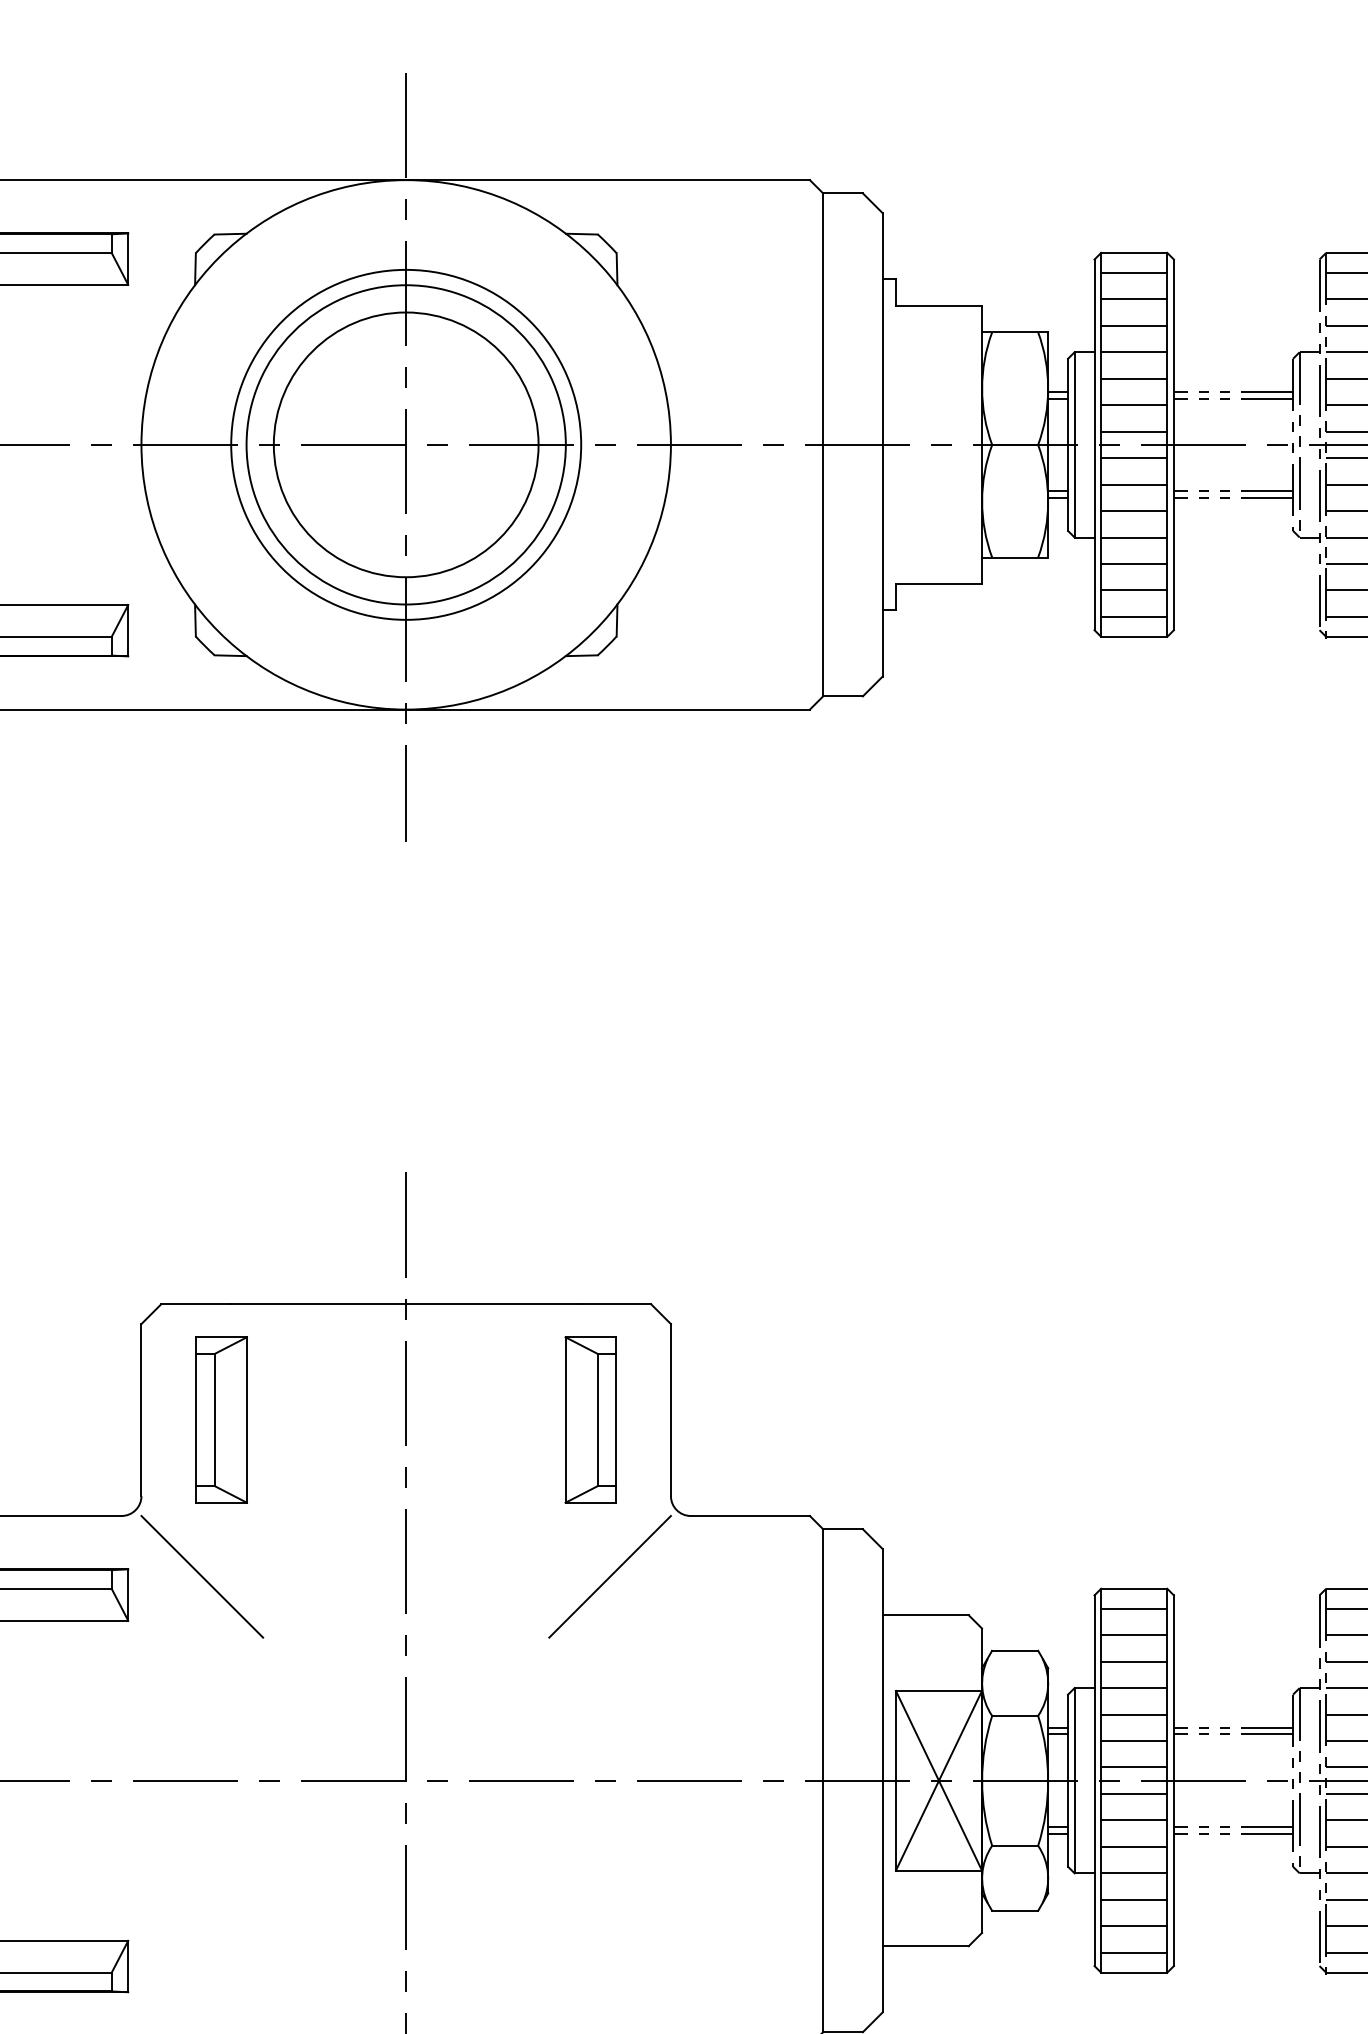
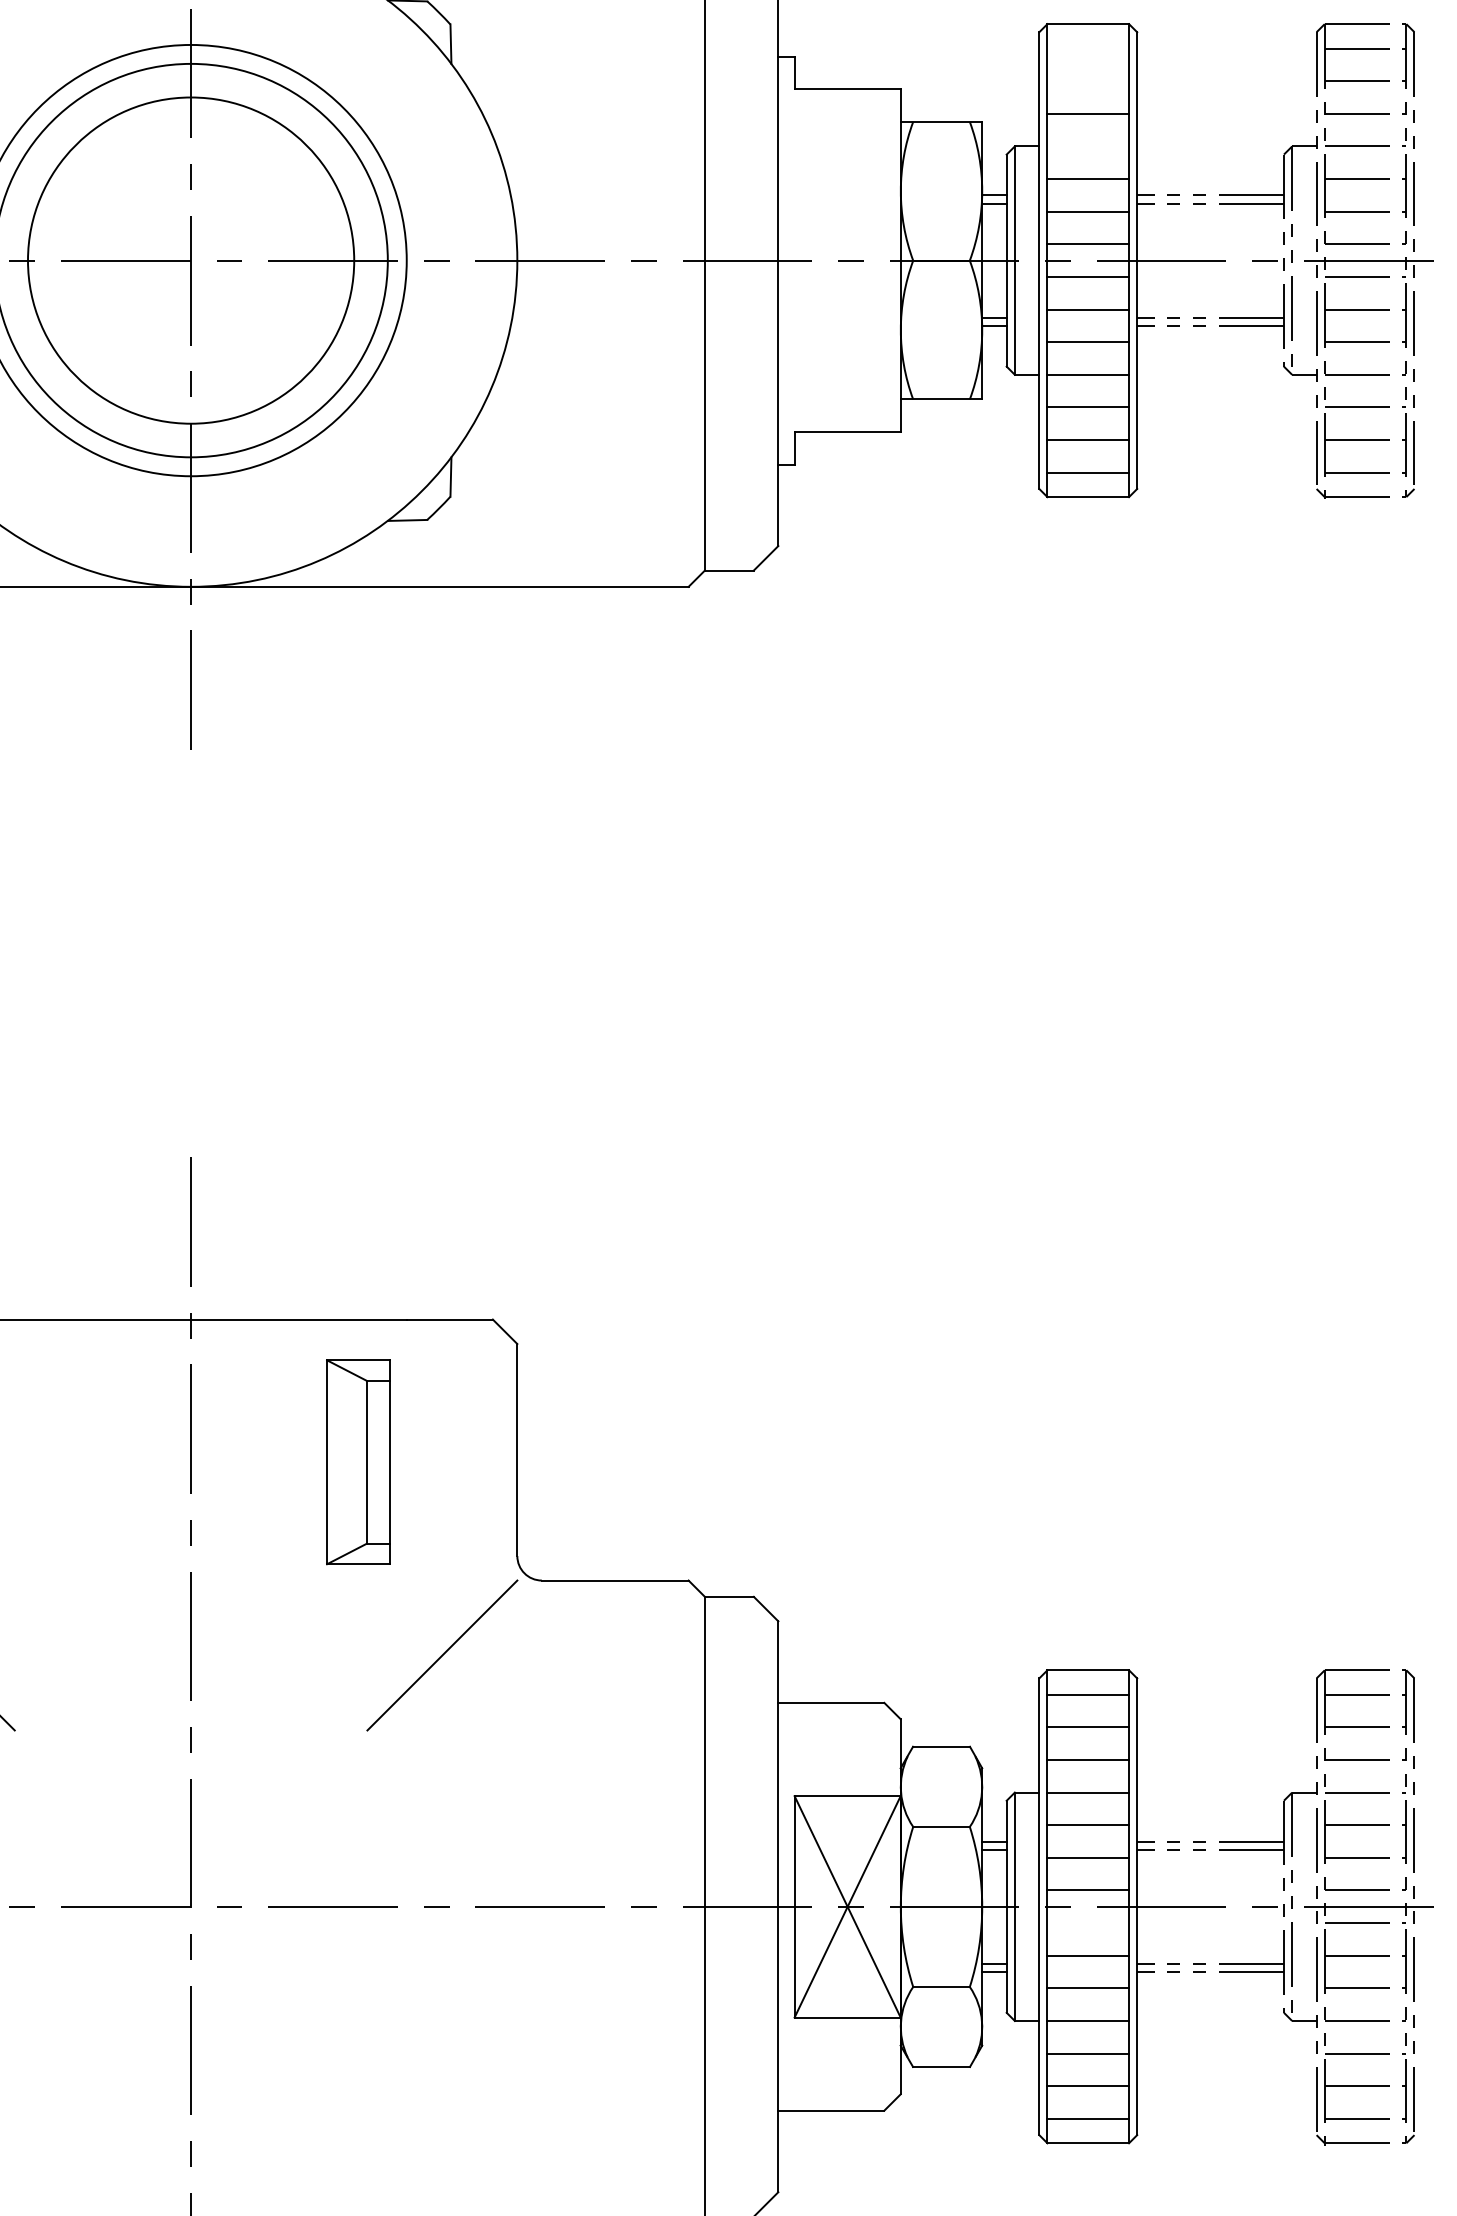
line: (1134, 272) -> (1088, 48), removed
line: (1134, 299) -> (1088, 81), removed
line: (1134, 352) -> (1088, 146), removed
part: (590, 1419) -> (357, 1461), moved
line: (1134, 1793) -> (1088, 1922), removed

